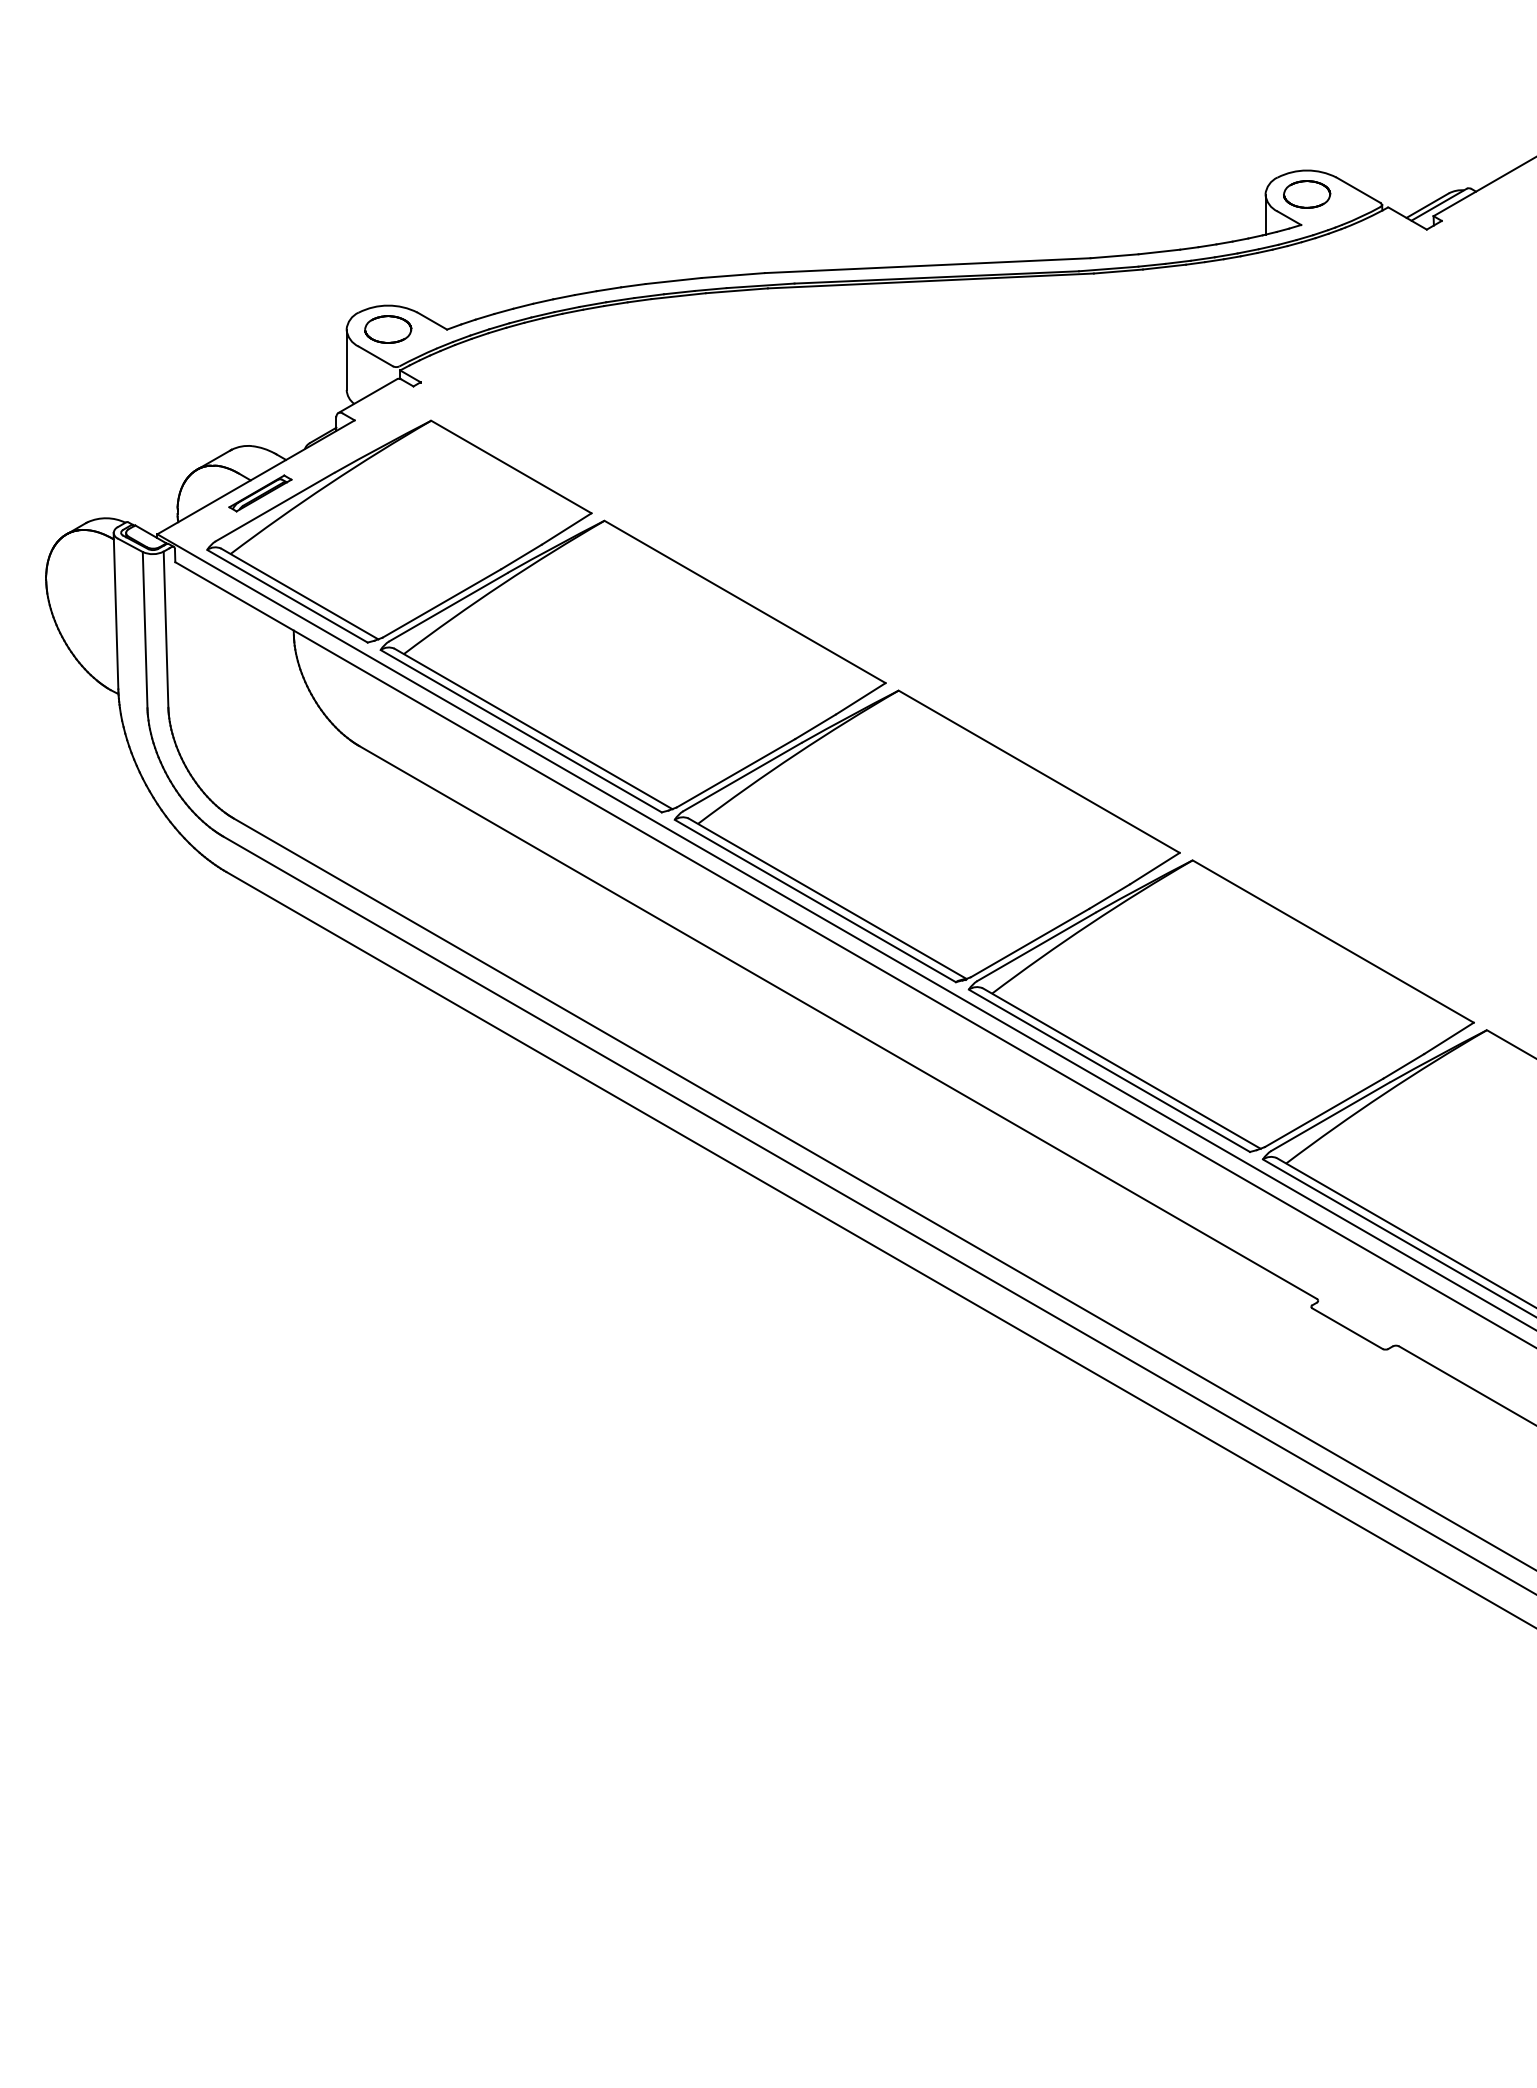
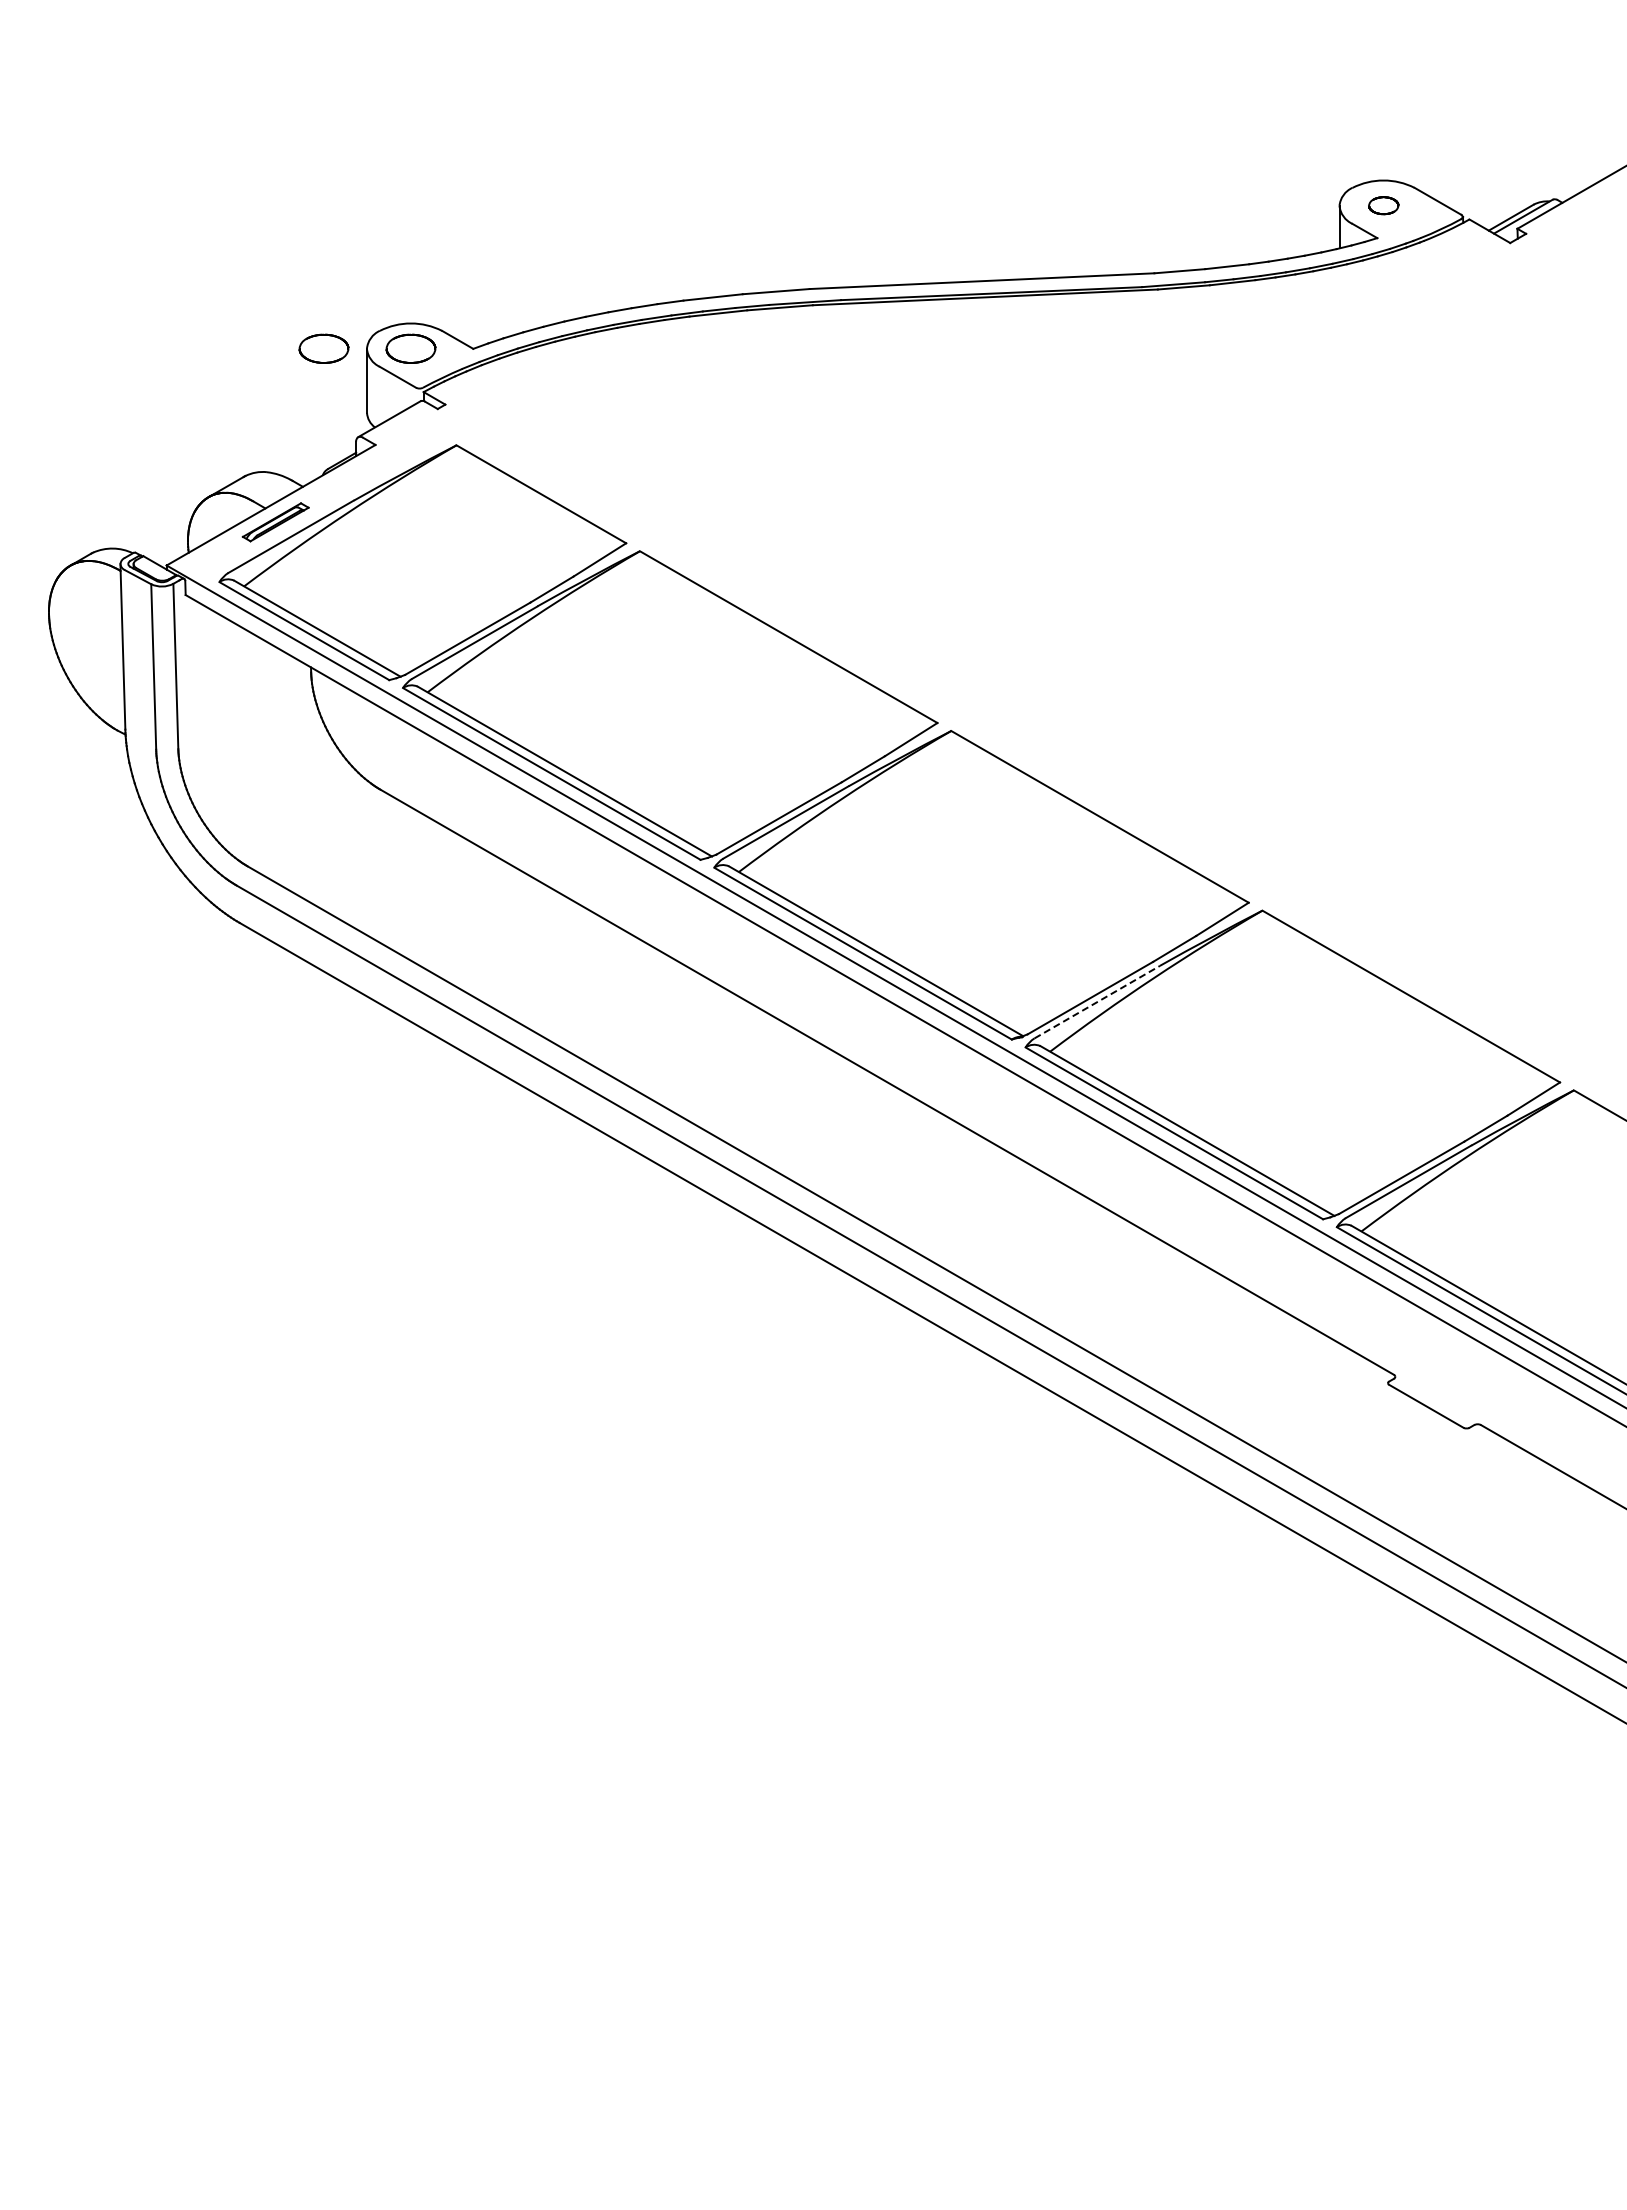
part: (1307, 194) -> (1383, 205), size x0.6
part: (305, 329) -> (323, 348), added
line: (1036, 946) -> (1097, 1001), solid -> dashed

